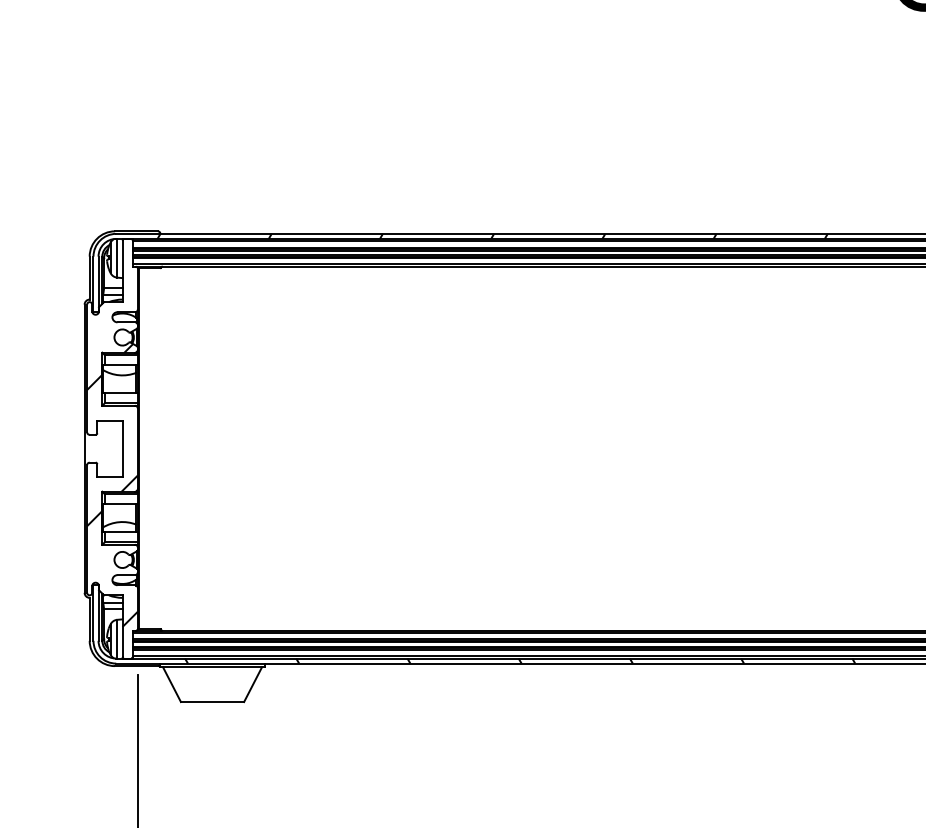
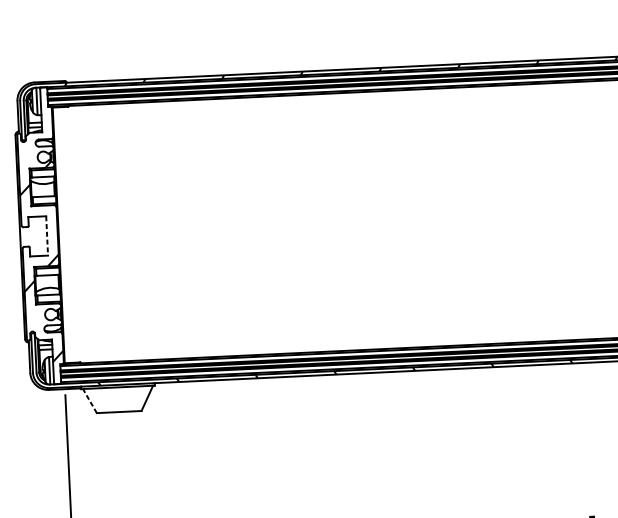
line: (122, 448) -> (47, 235), solid -> dashed
line: (171, 684) -> (89, 401), solid -> dashed

